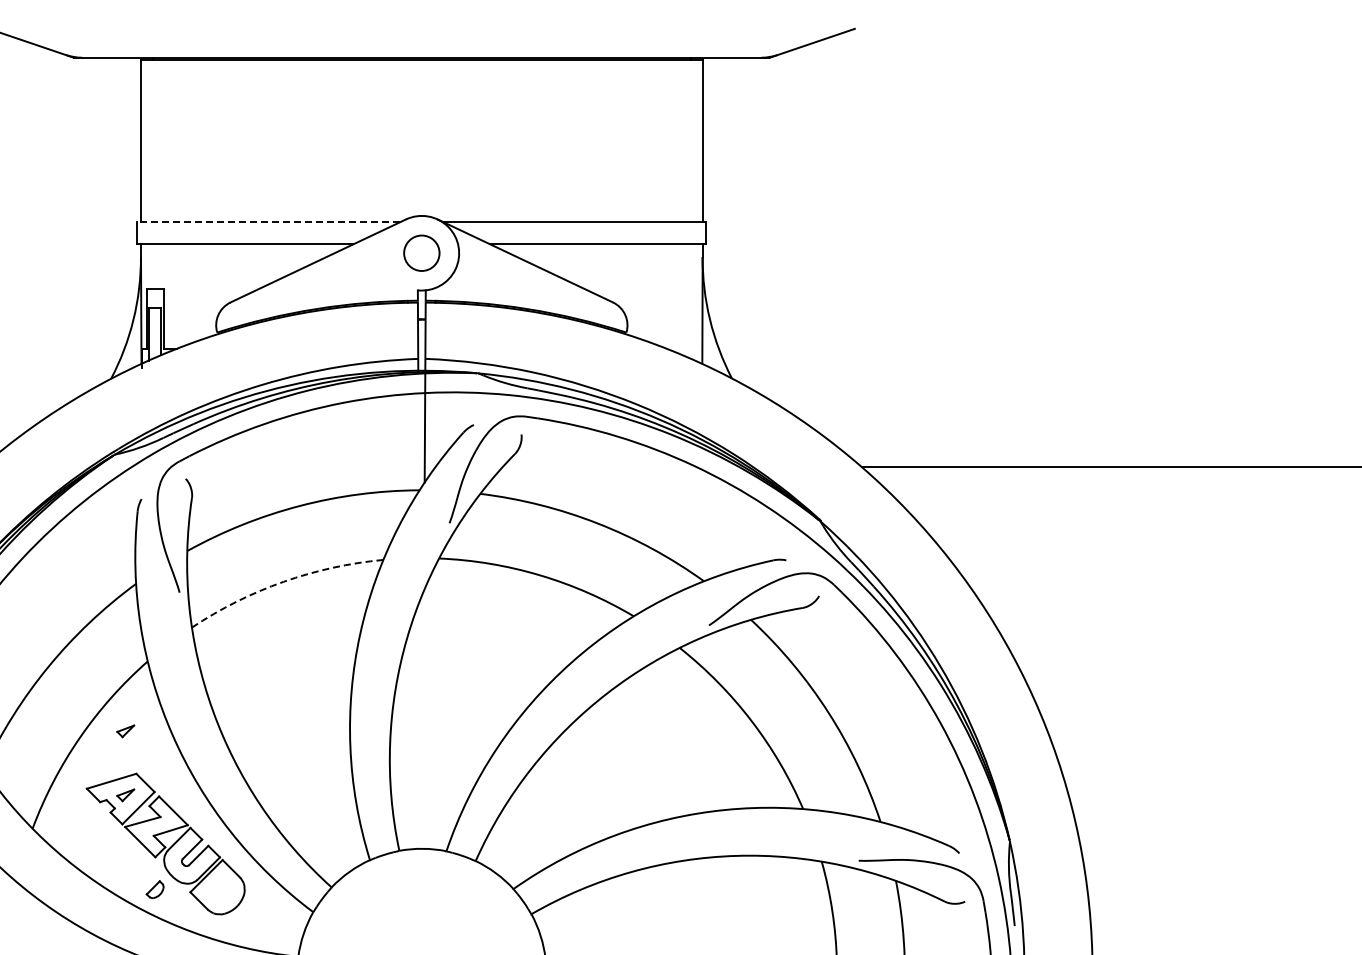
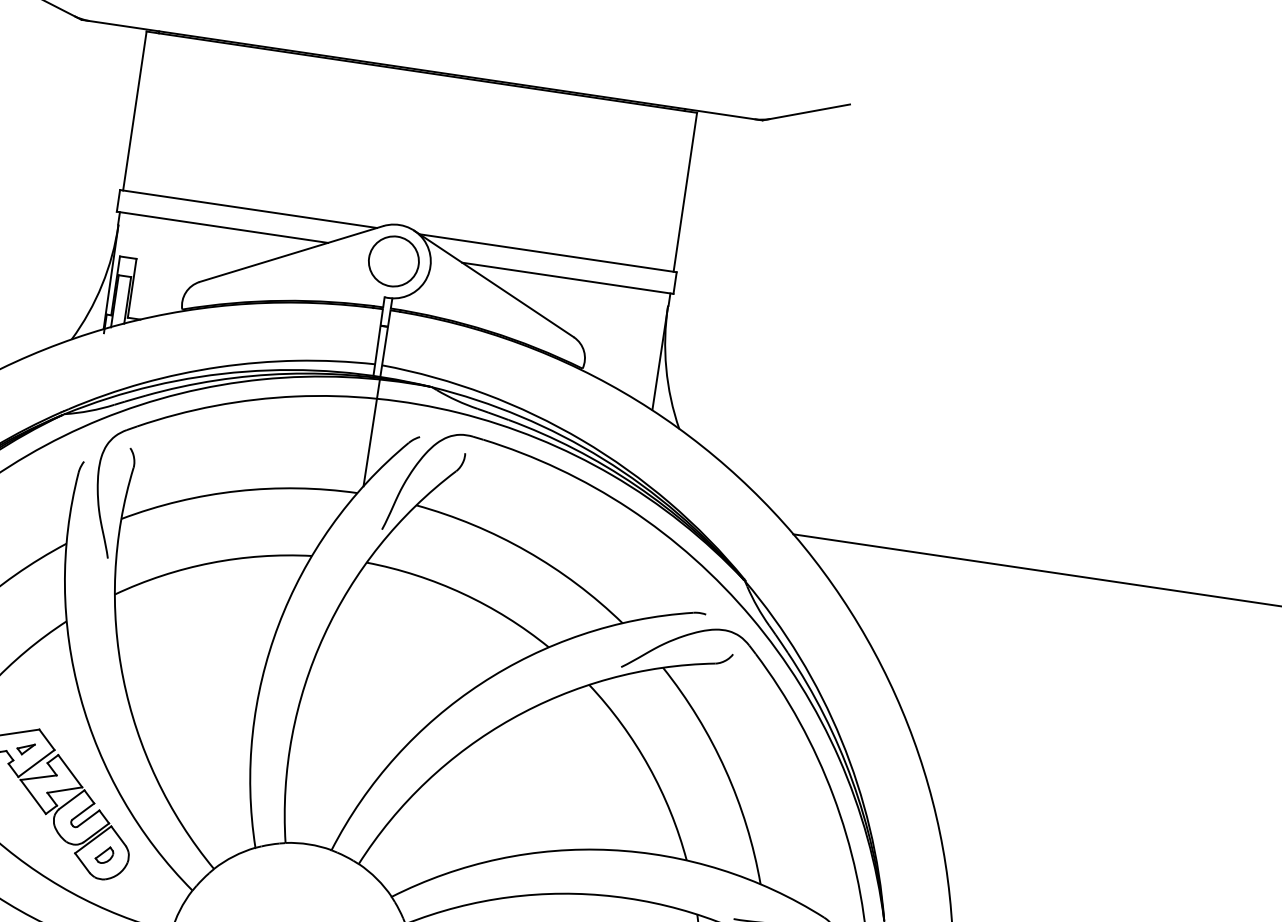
line: (268, 222) -> (248, 209), dashed -> solid
circle: (421, 252) -> (393, 260), size x1.43
arc: (283, 581) -> (211, 562), dashed -> solid
part: (125, 731) -> (34, 686), removed
part: (154, 889) -> (103, 854), moved

